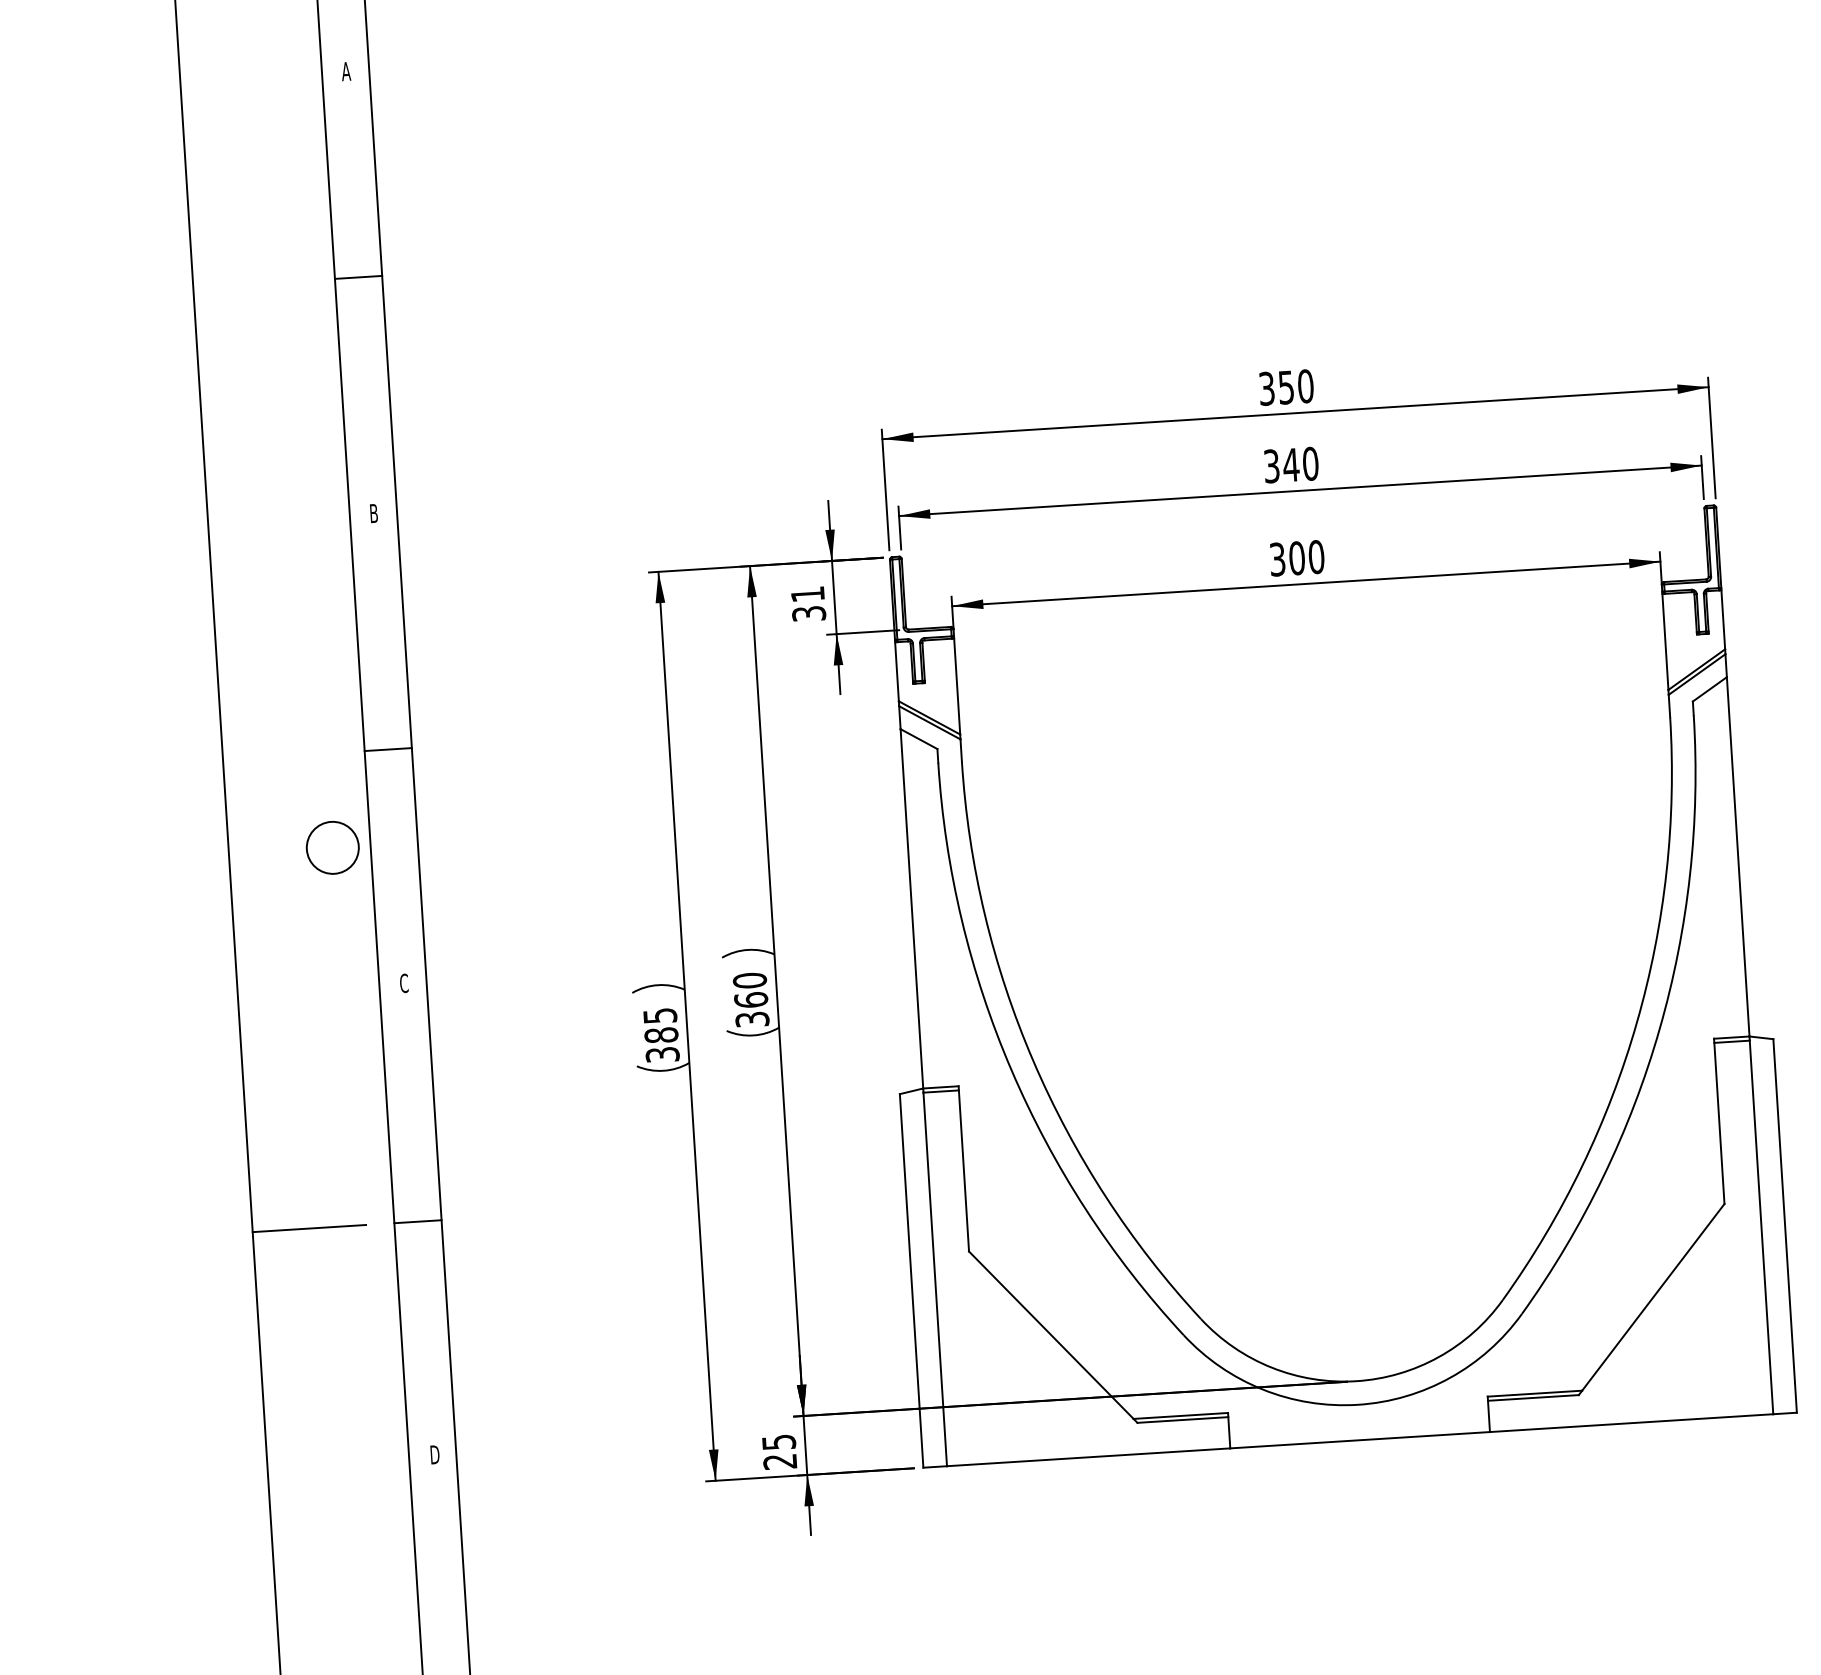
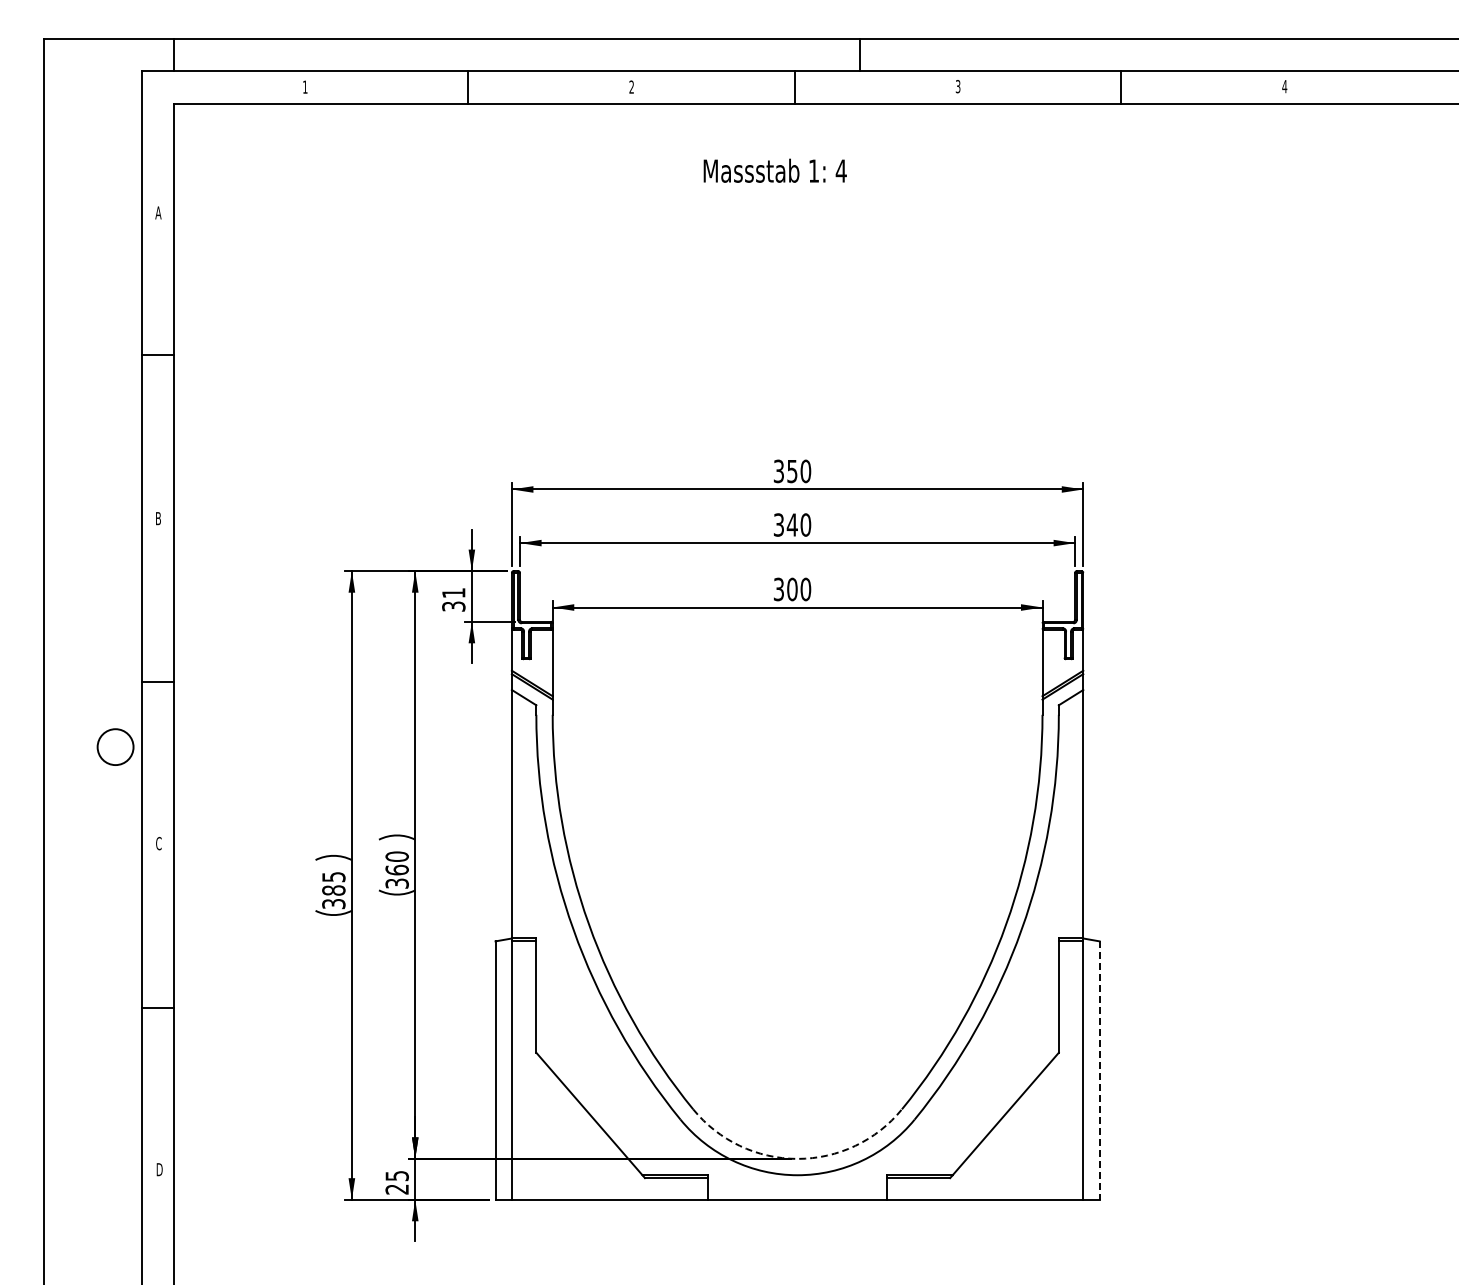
line: (1784, 1227) -> (1099, 1071), solid -> dashed
line: (308, 1228) -> (82, 1008), removed
arc: (1356, 1380) -> (797, 1158), solid -> dashed

